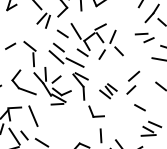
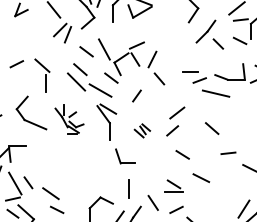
part: (144, 38) -> (194, 77), moved
line: (101, 54) -> (136, 95), moved
part: (52, 85) -> (69, 119), size x0.6
part: (108, 91) -> (142, 130), size x0.7
line: (33, 115) -> (41, 157), removed
part: (147, 130) -> (173, 185), moved

